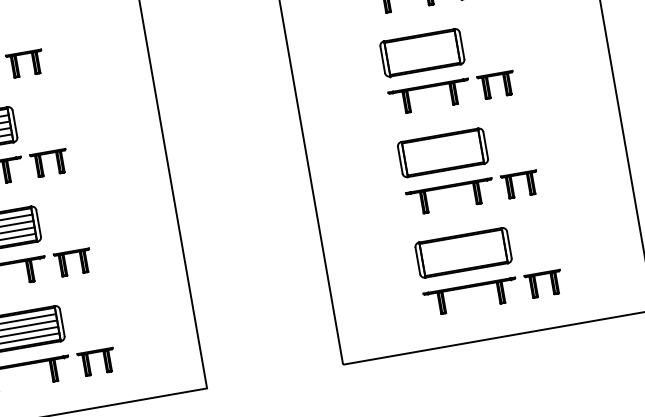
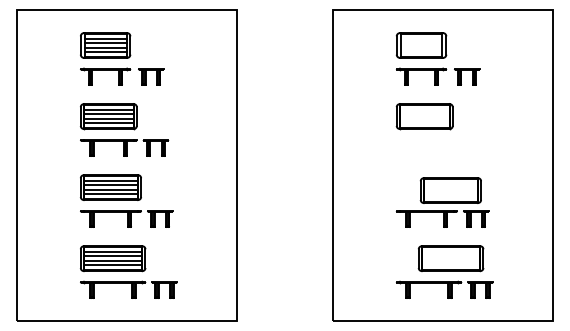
part: (452, 92) -> (440, 147), removed
part: (442, 152) -> (450, 190), moved
part: (462, 252) -> (450, 258), moved

